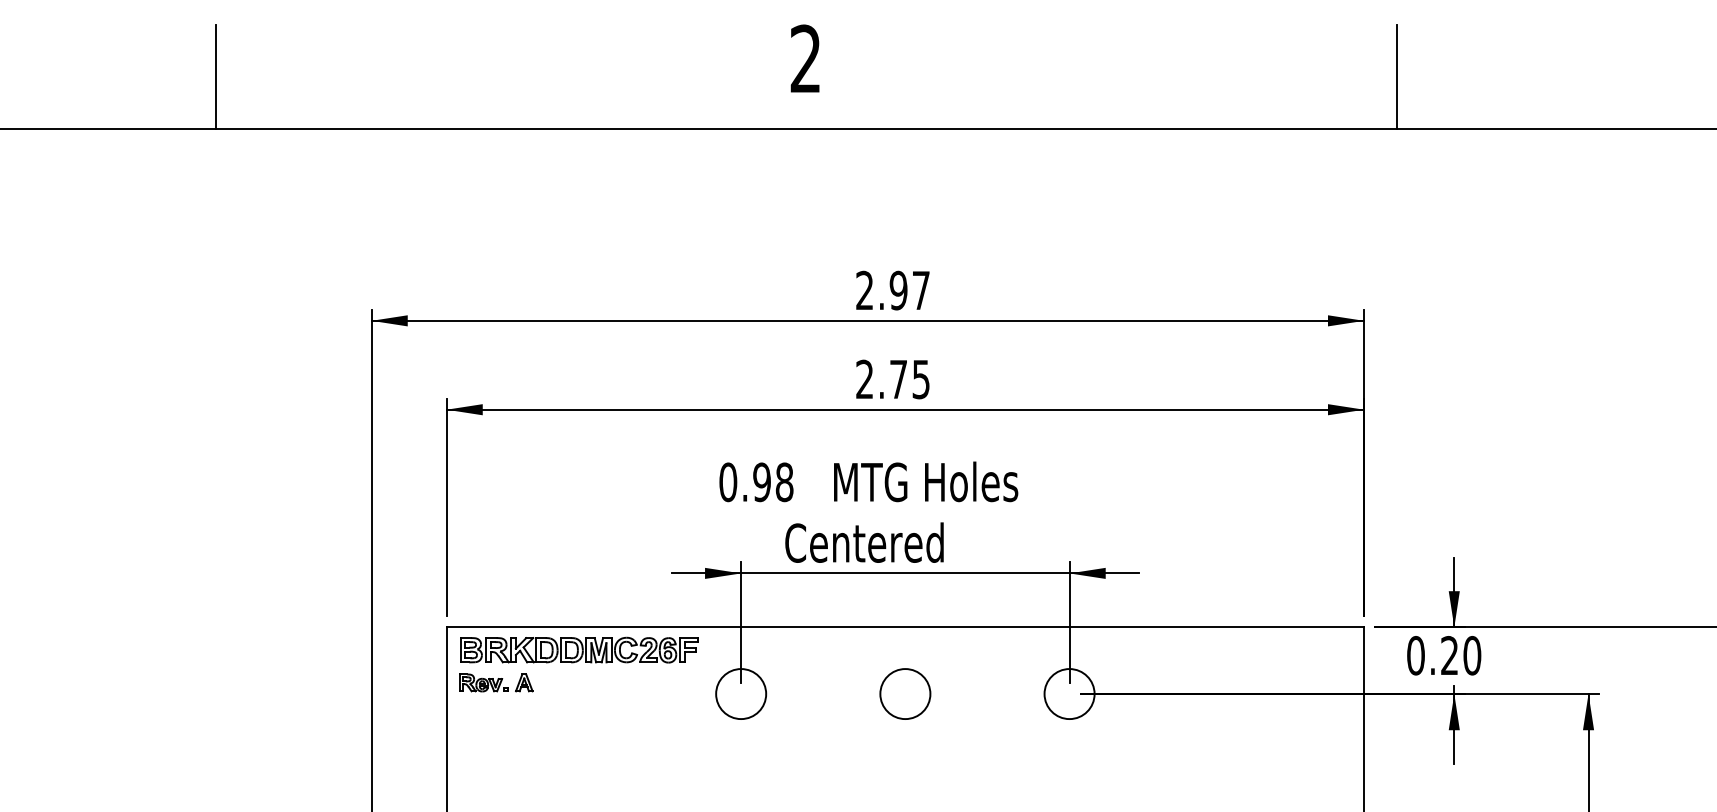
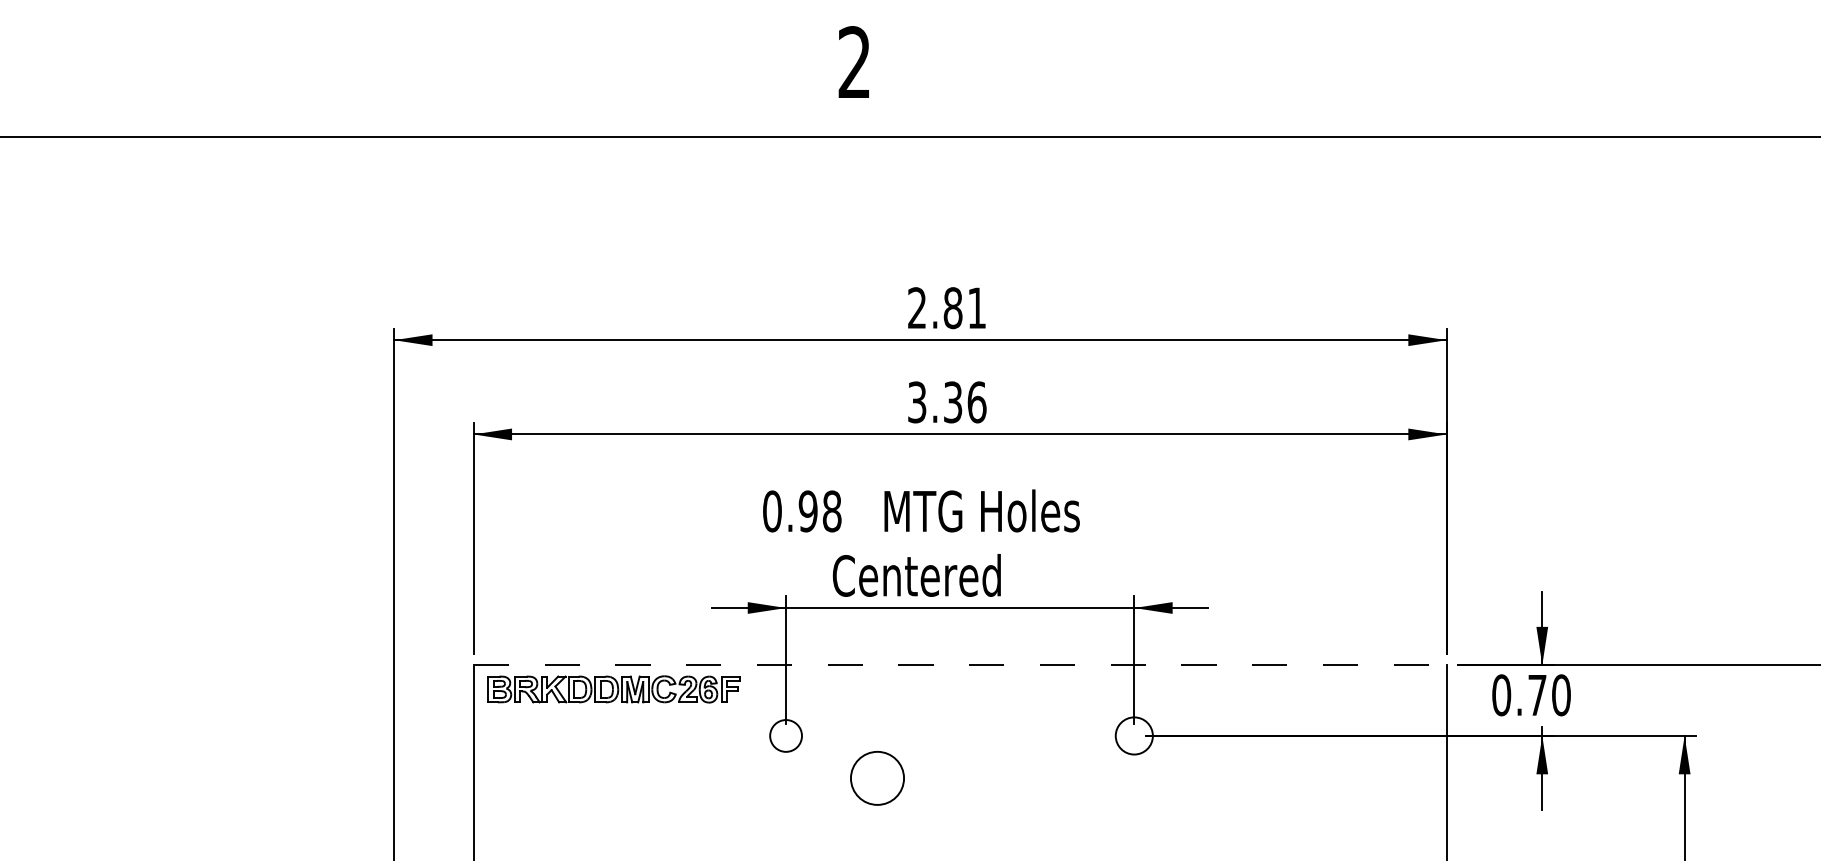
line: (215, 77) -> (228, 82), removed
line: (1397, 77) -> (1482, 82), removed
text: (909, 290) -> (964, 308), 2.97 -> 2.81
text: (893, 379) -> (947, 402), 2.75 -> 3.36
line: (905, 627) -> (960, 665), solid -> dashed
text: (1449, 655) -> (1537, 695), 0.20 -> 0.70
part: (496, 682) -> (526, 723), removed
circle: (905, 693) -> (877, 777), moved
circle: (741, 694) -> (786, 736), size x0.6
circle: (1069, 694) -> (1134, 736), size x0.7

